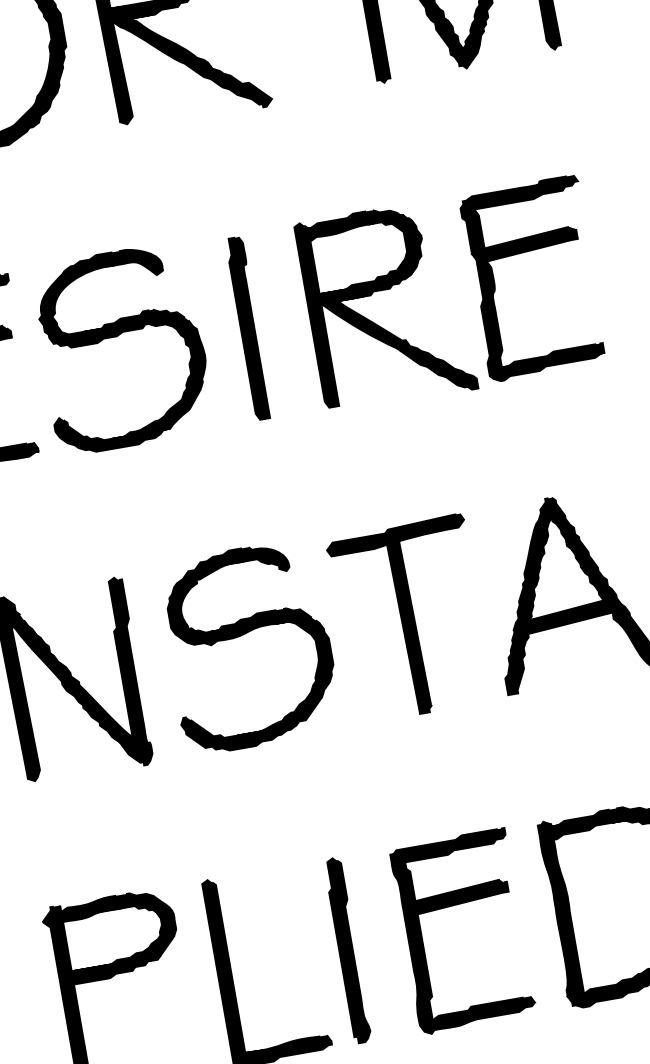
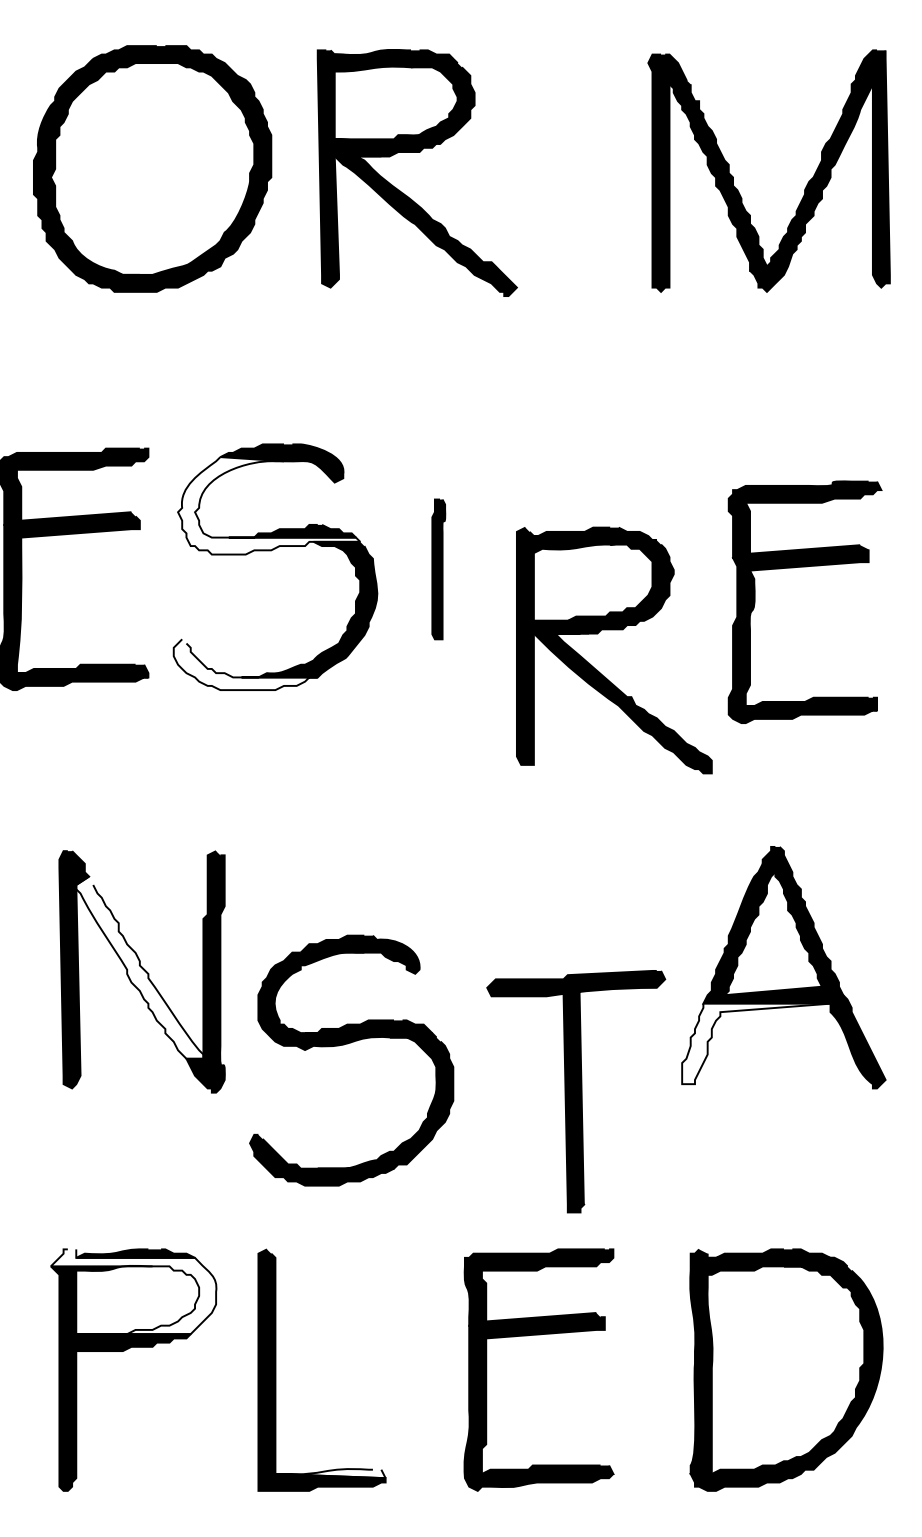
part: (528, 251) -> (804, 567), moved
part: (383, 290) -> (614, 630), moved
fill: (109, 301) -> (269, 505), removed
part: (249, 328) -> (438, 569), size x0.6
fill: (112, 428) -> (245, 664), removed
part: (410, 618) -> (576, 1091), moved
part: (243, 635) -> (347, 1044), moved
fill: (560, 653) -> (756, 1043), removed
fill: (71, 678) -> (139, 967), removed
part: (457, 905) -> (538, 1335), moved
fill: (110, 930) -> (133, 1291), removed
part: (347, 949) -> (425, 1367), removed
fill: (287, 1045) -> (330, 1473), removed

